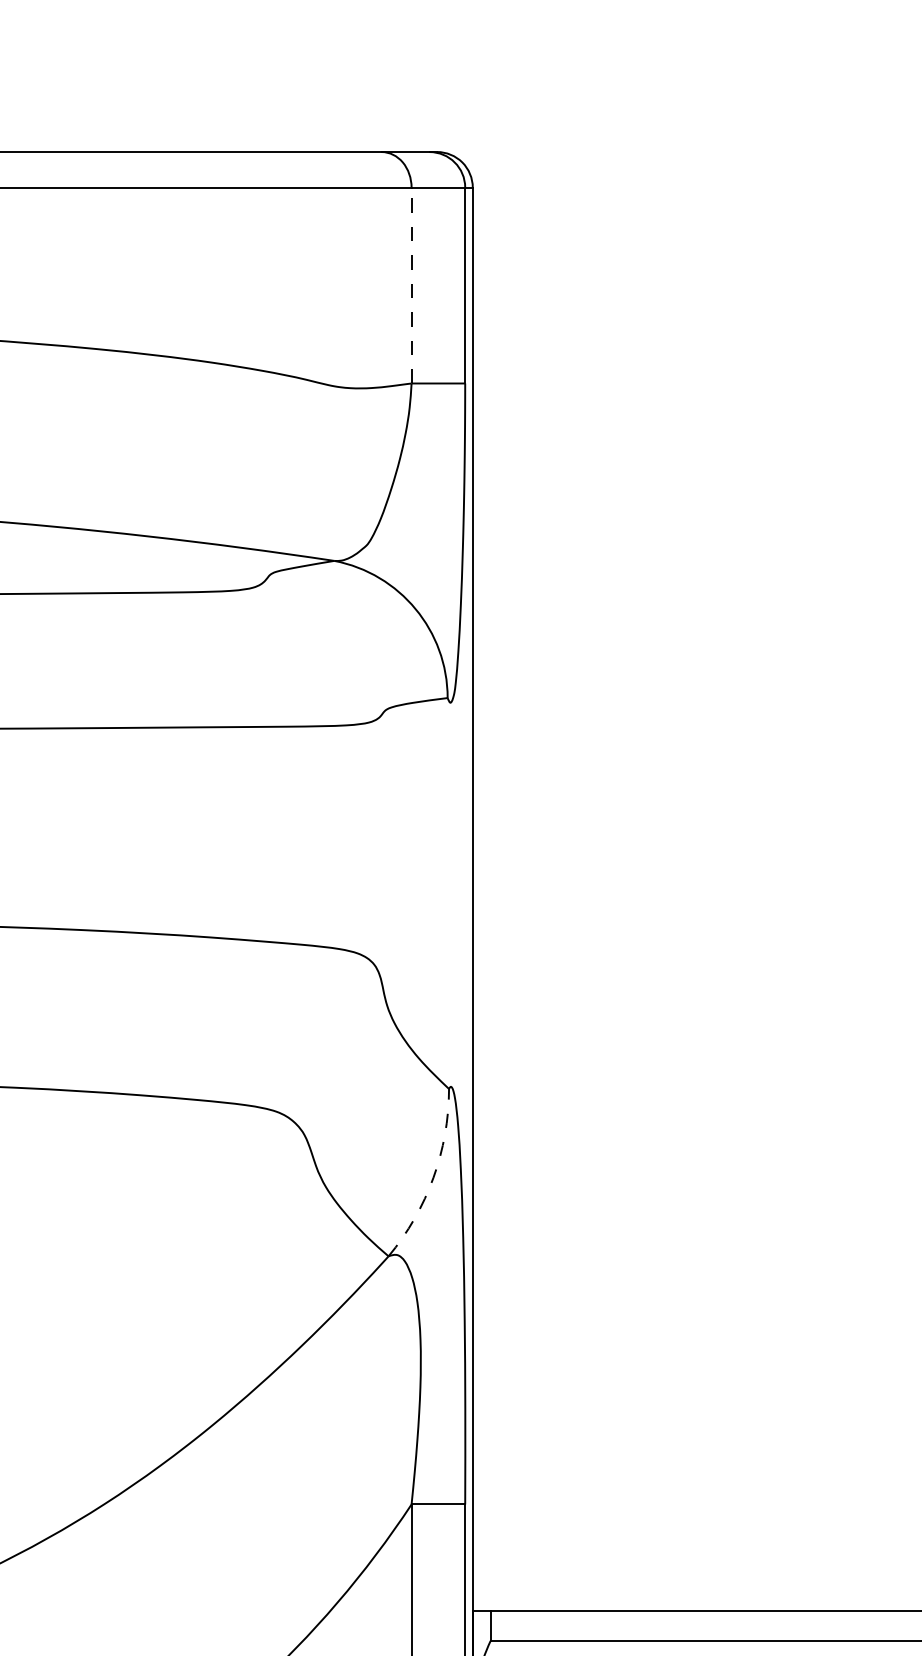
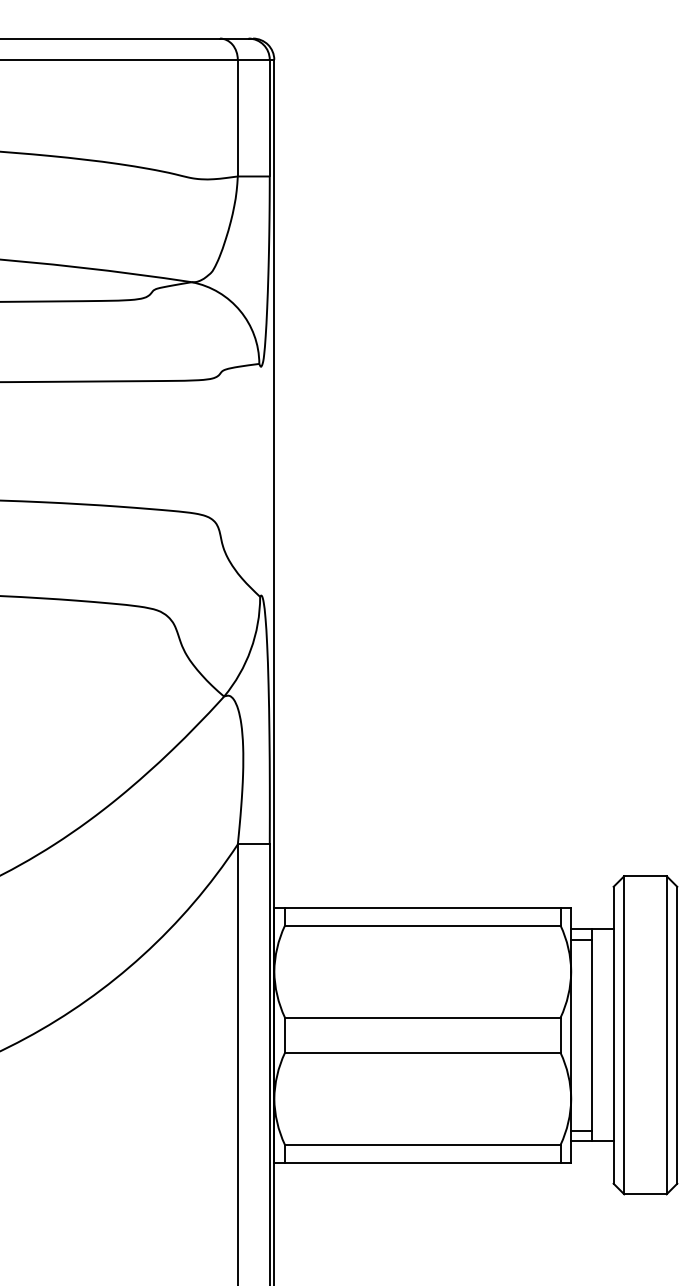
line: (411, 284) -> (237, 117), dashed -> solid
arc: (432, 1177) -> (250, 649), dashed -> solid

